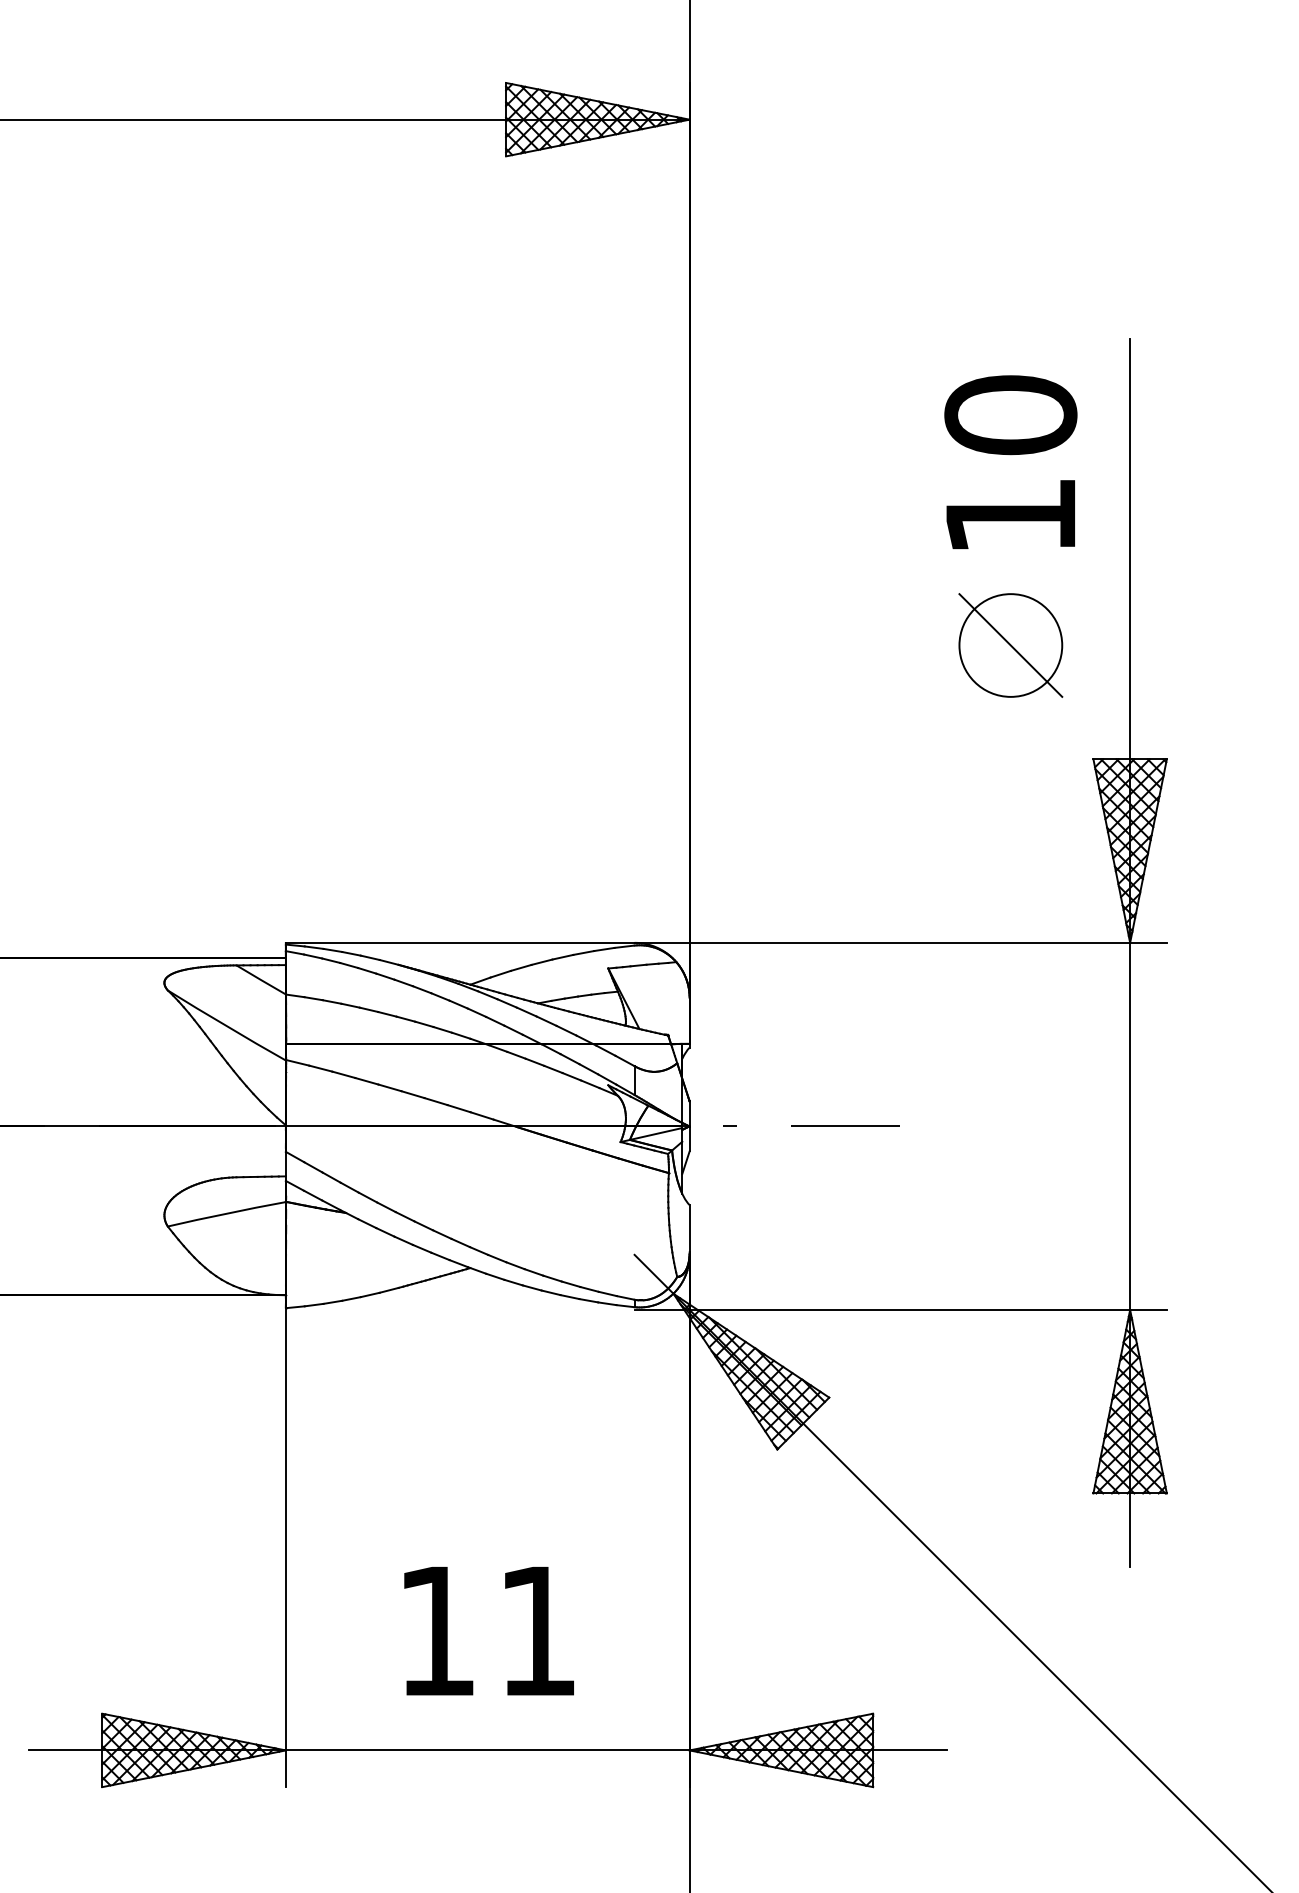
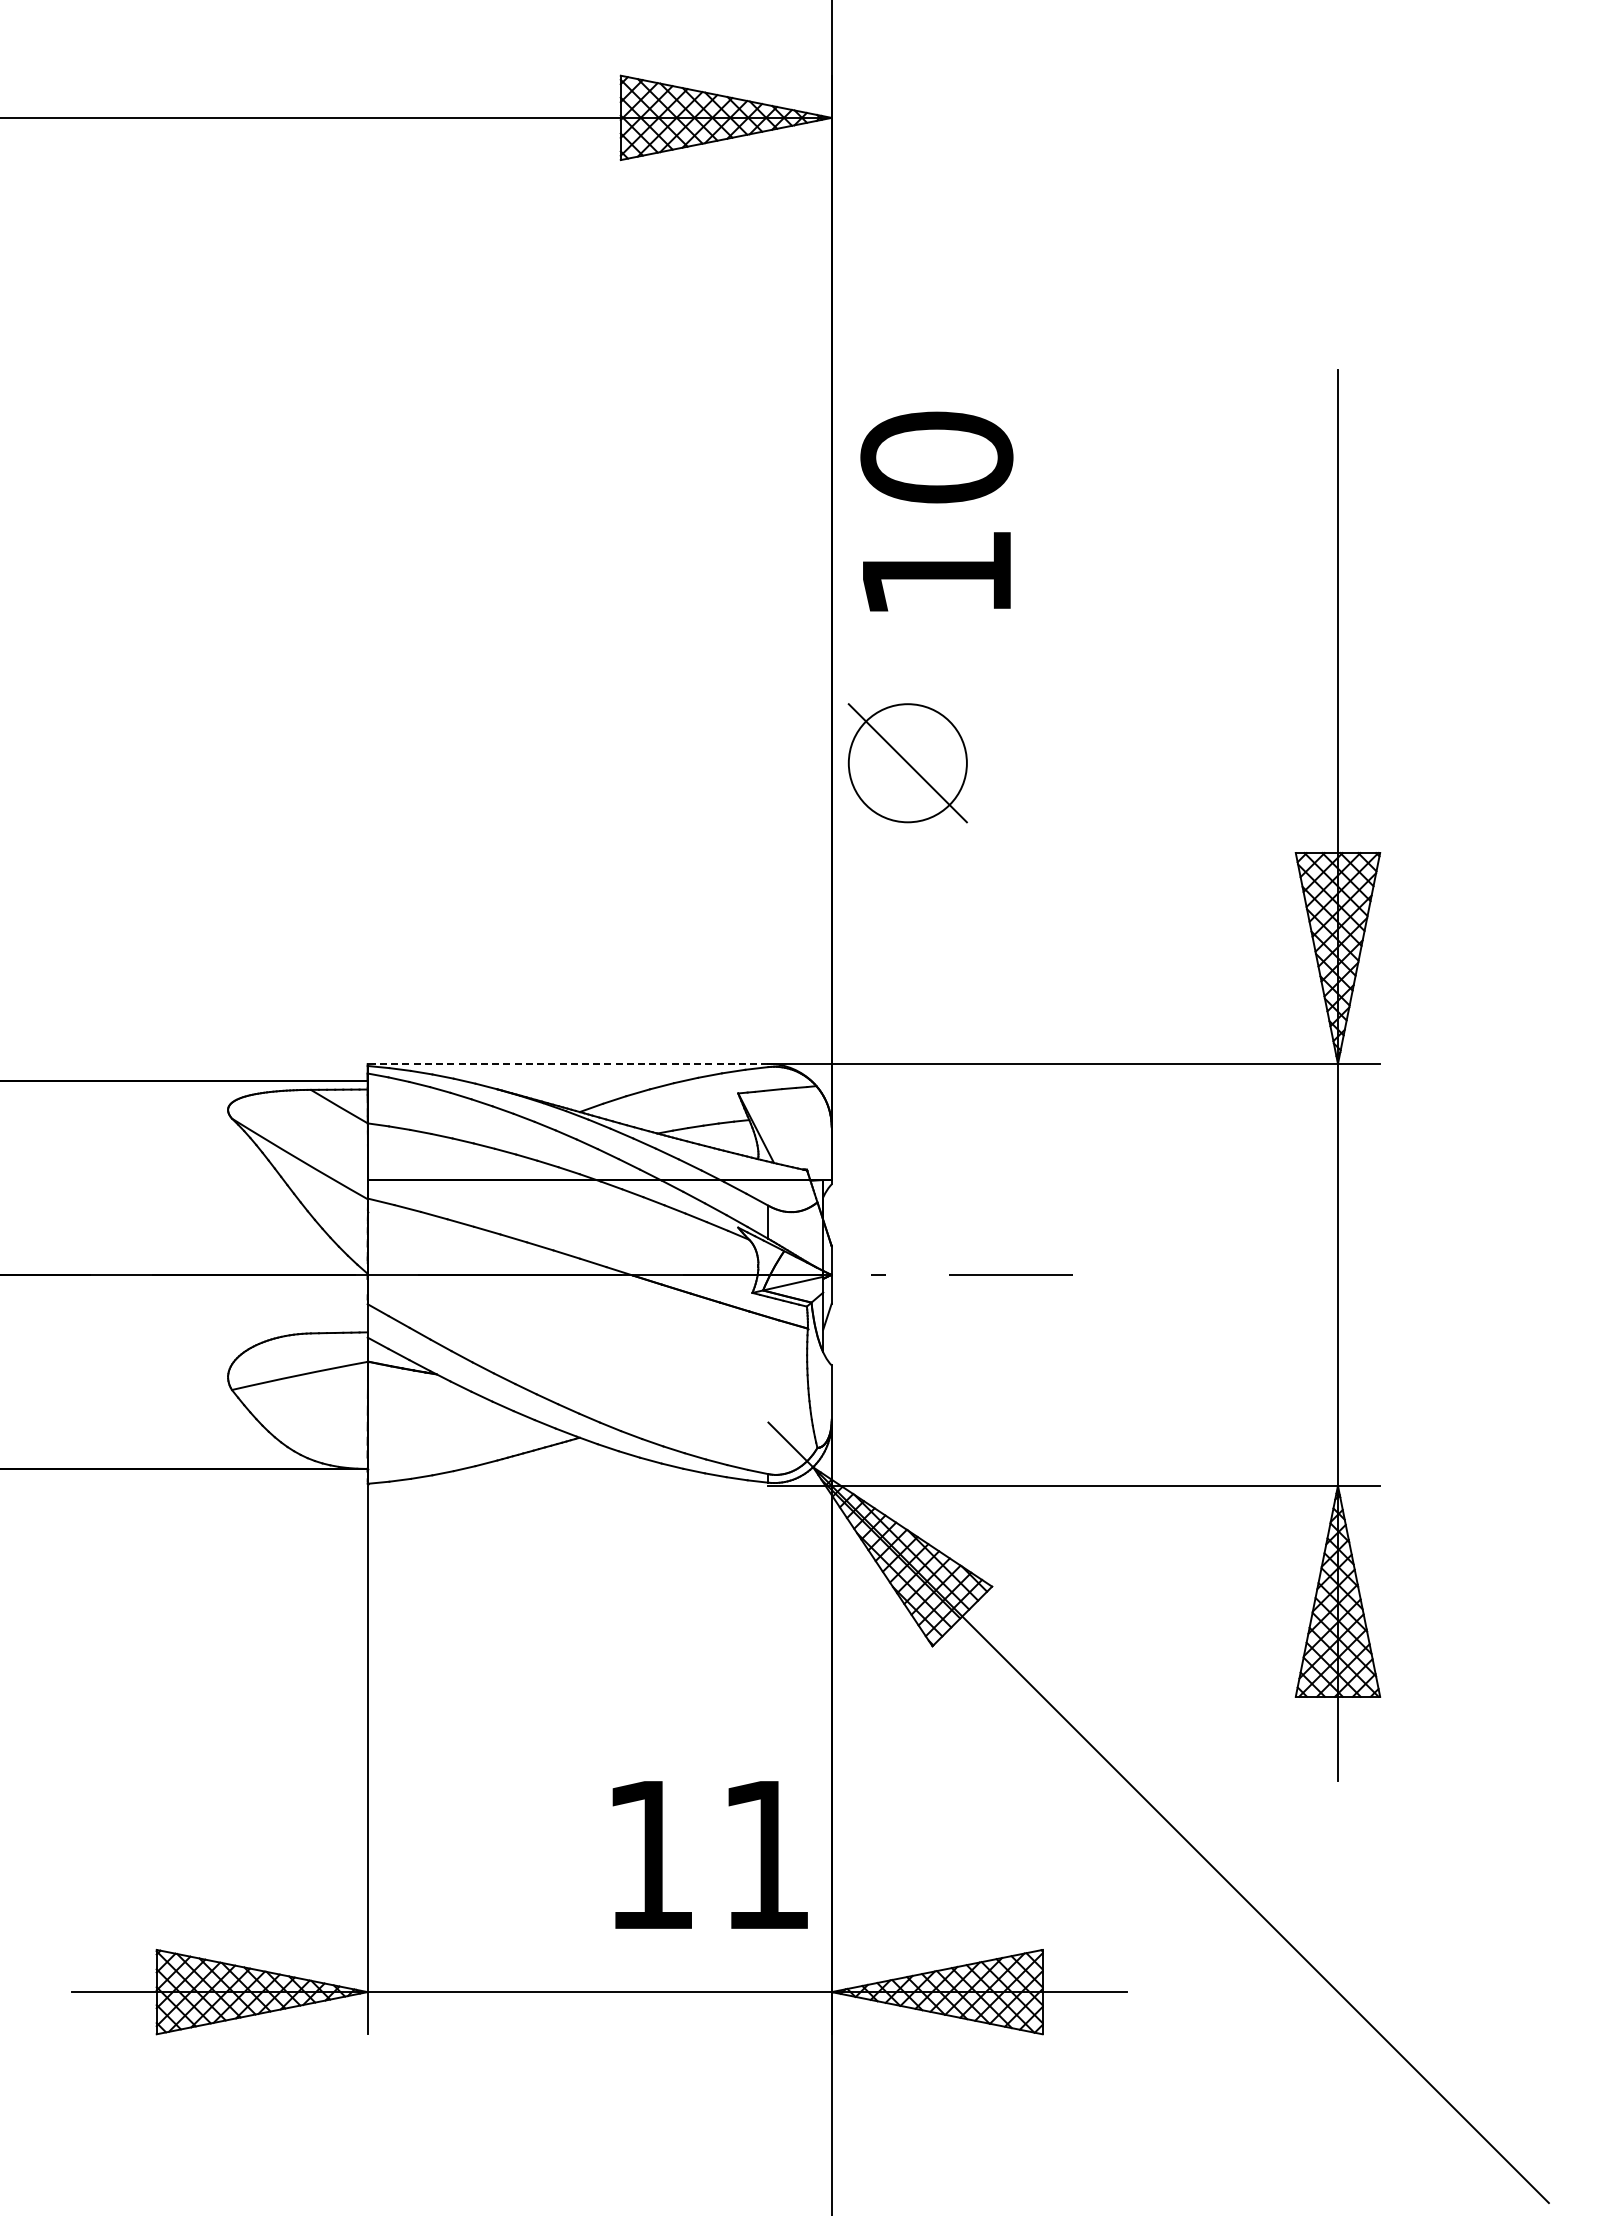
text: (1010, 462) -> (936, 511), moved
part: (1010, 645) -> (907, 763), moved
line: (459, 942) -> (567, 1063), solid -> dashed
text: (488, 1630) -> (709, 1854), moved

